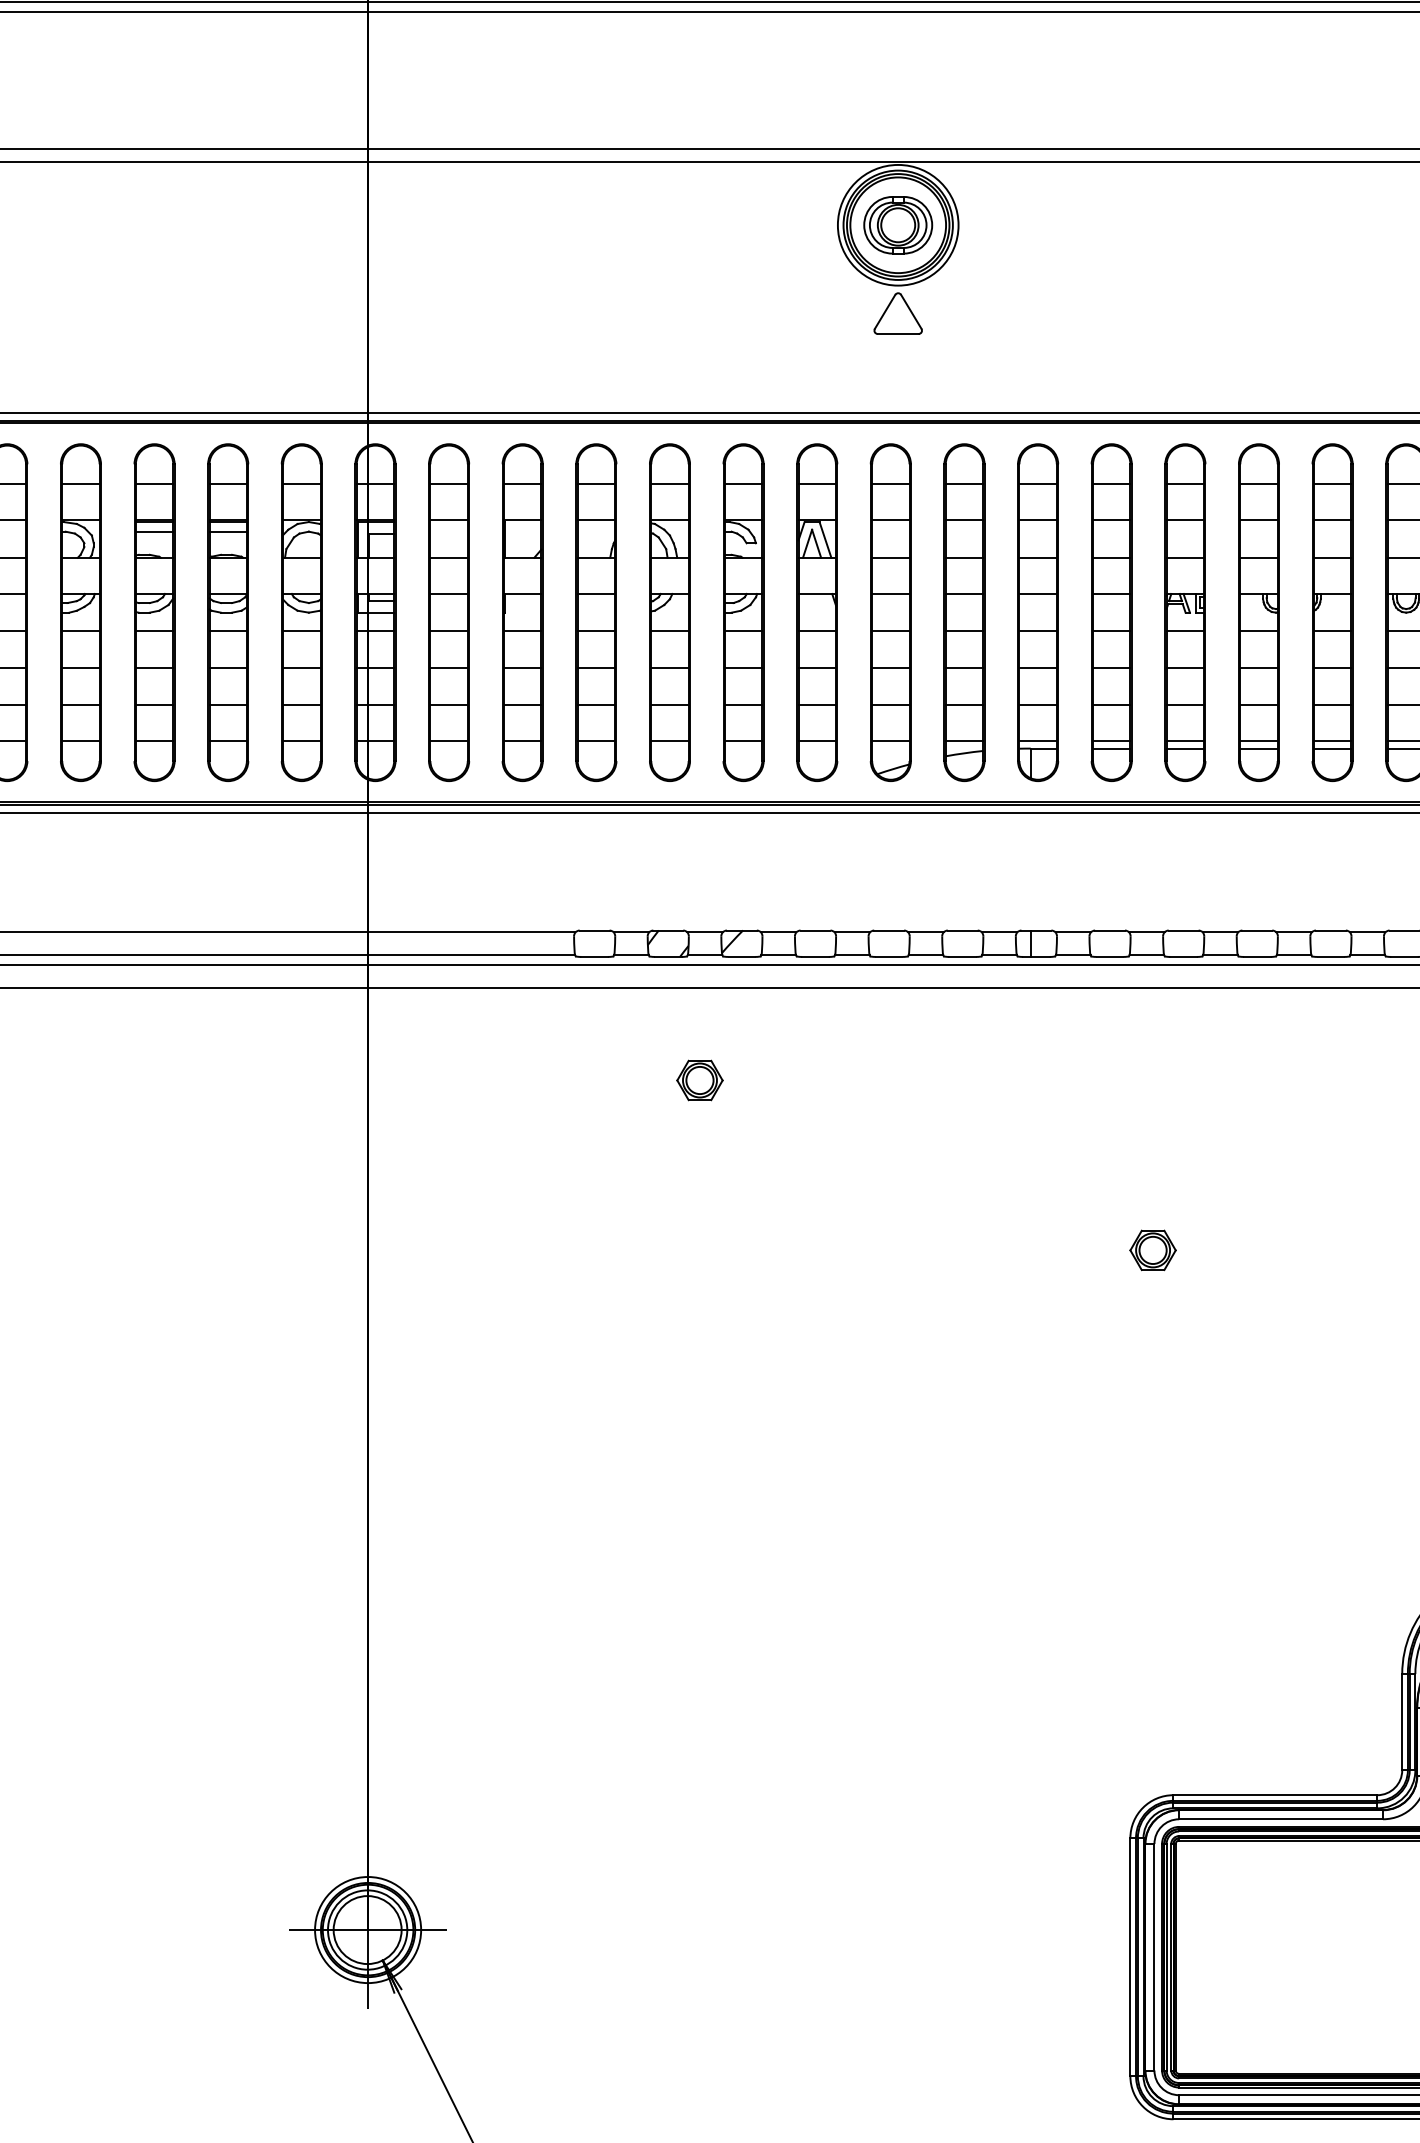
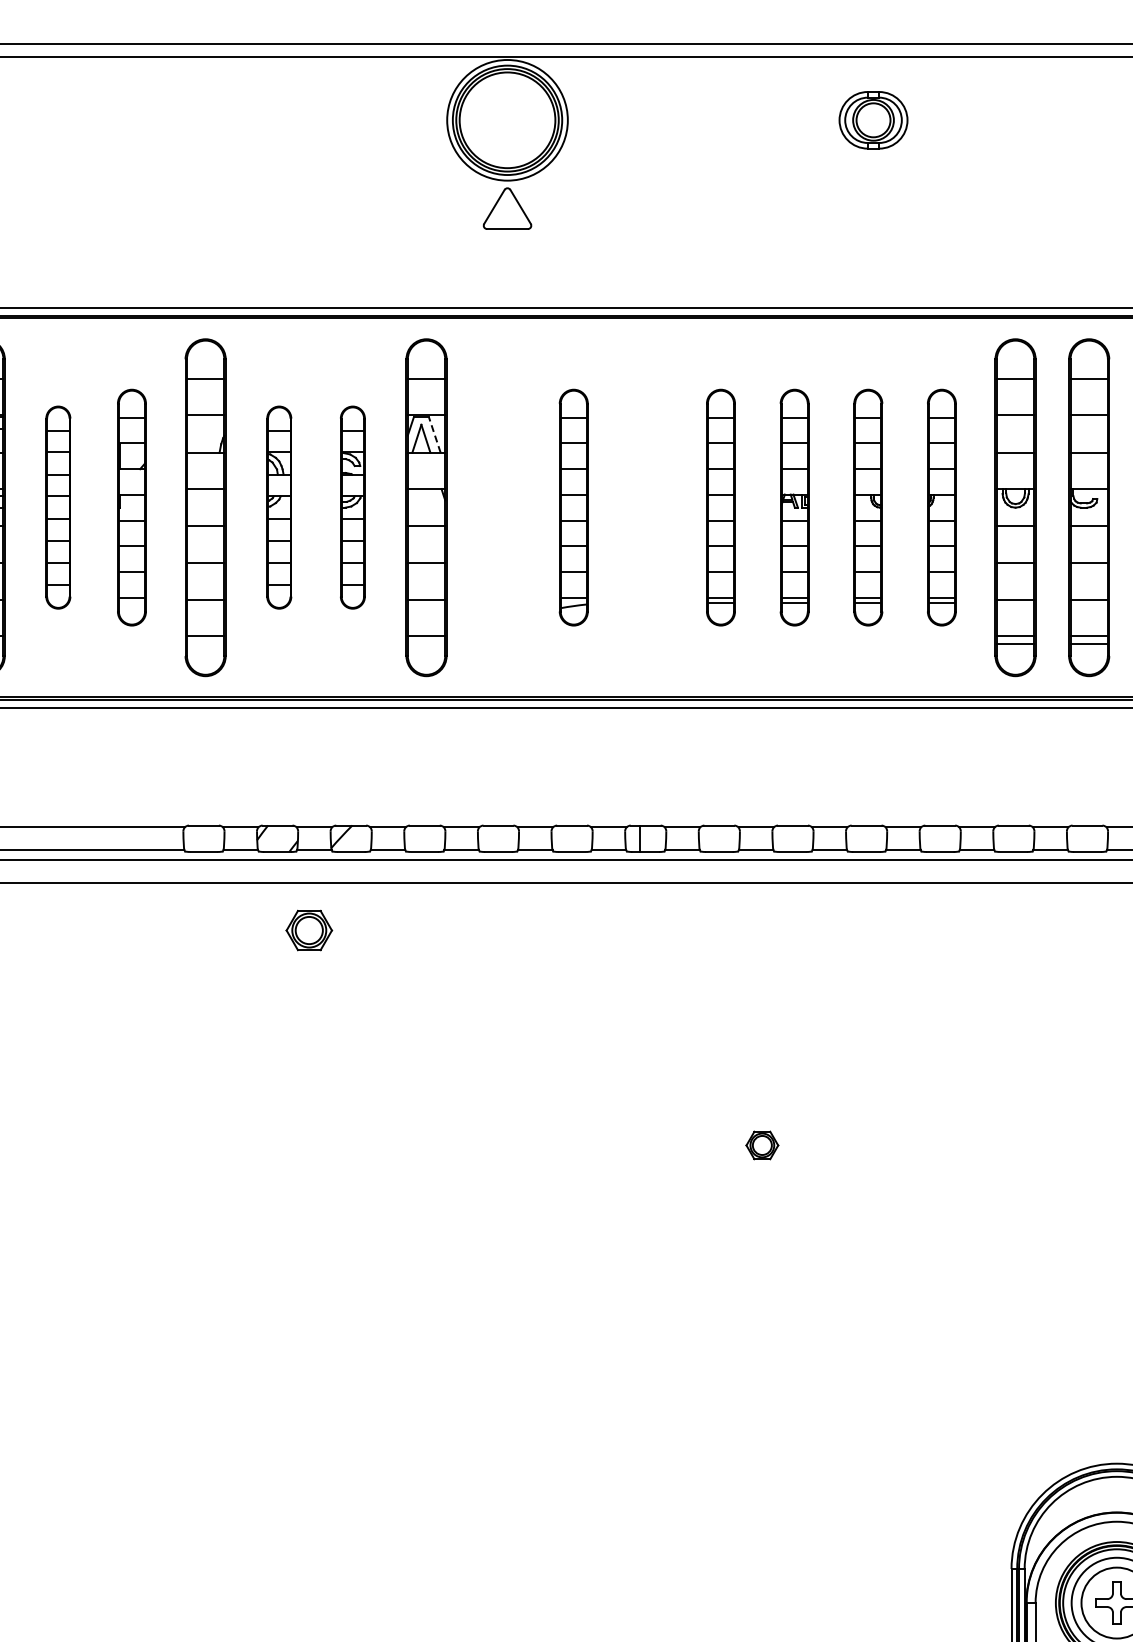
part: (898, 225) -> (873, 120), moved
line: (825, 539) -> (434, 434), solid -> dashed
part: (448, 612) -> (57, 507), size x0.6
part: (522, 612) -> (131, 507), size x0.7
part: (669, 612) -> (278, 507), size x0.6
part: (743, 612) -> (352, 507), size x0.6
part: (890, 612) -> (499, 507), removed
part: (964, 612) -> (573, 507), size x0.7
part: (1038, 612) -> (647, 507), removed
part: (1111, 612) -> (720, 507), size x0.7
part: (1185, 612) -> (794, 507), size x0.7
part: (1258, 612) -> (867, 507), size x0.7
part: (1332, 612) -> (941, 507), size x0.7
part: (699, 1080) -> (308, 930), moved
part: (1152, 1250) -> (761, 1145), size x0.7

